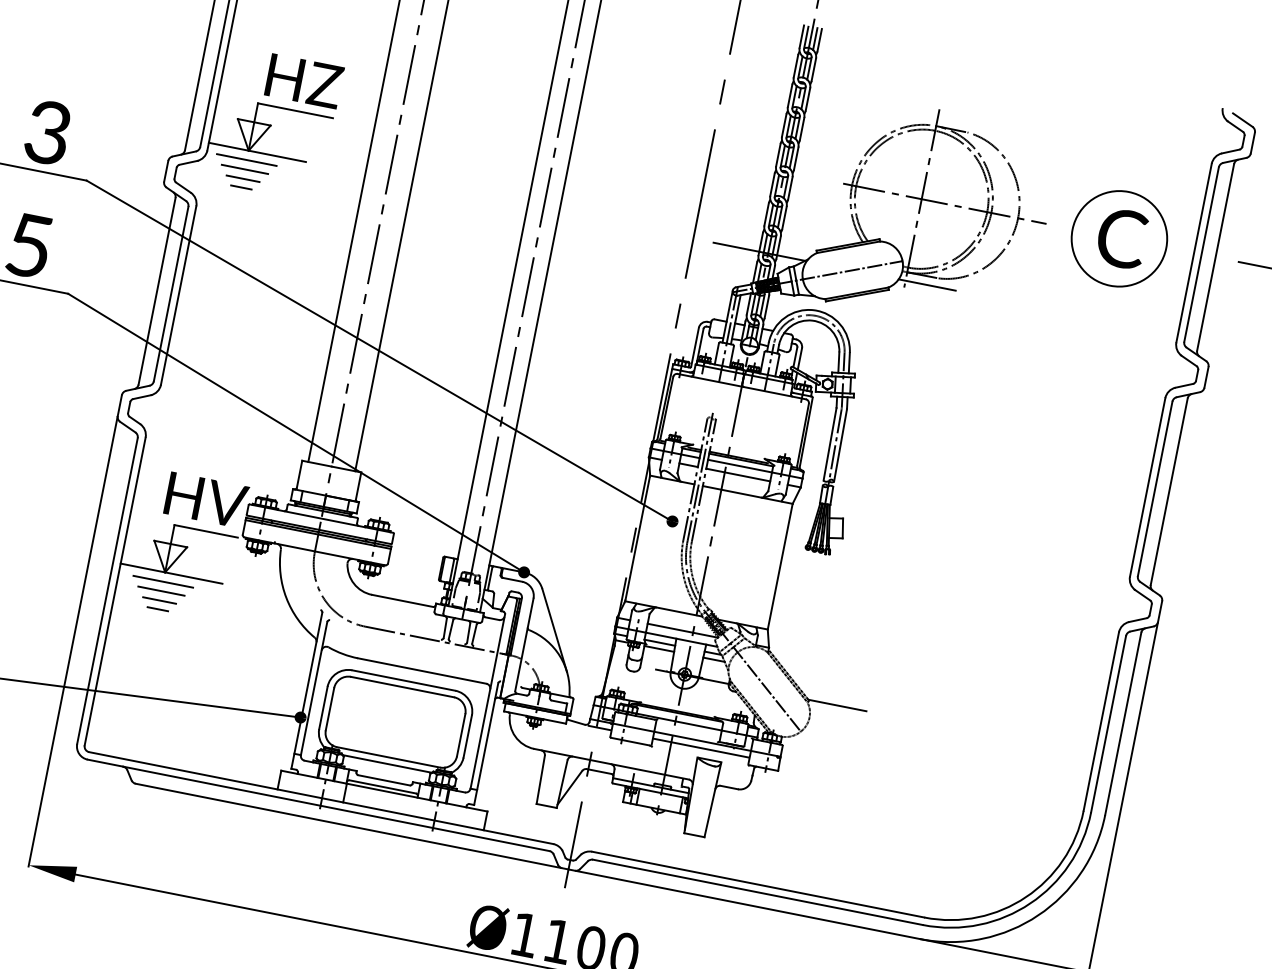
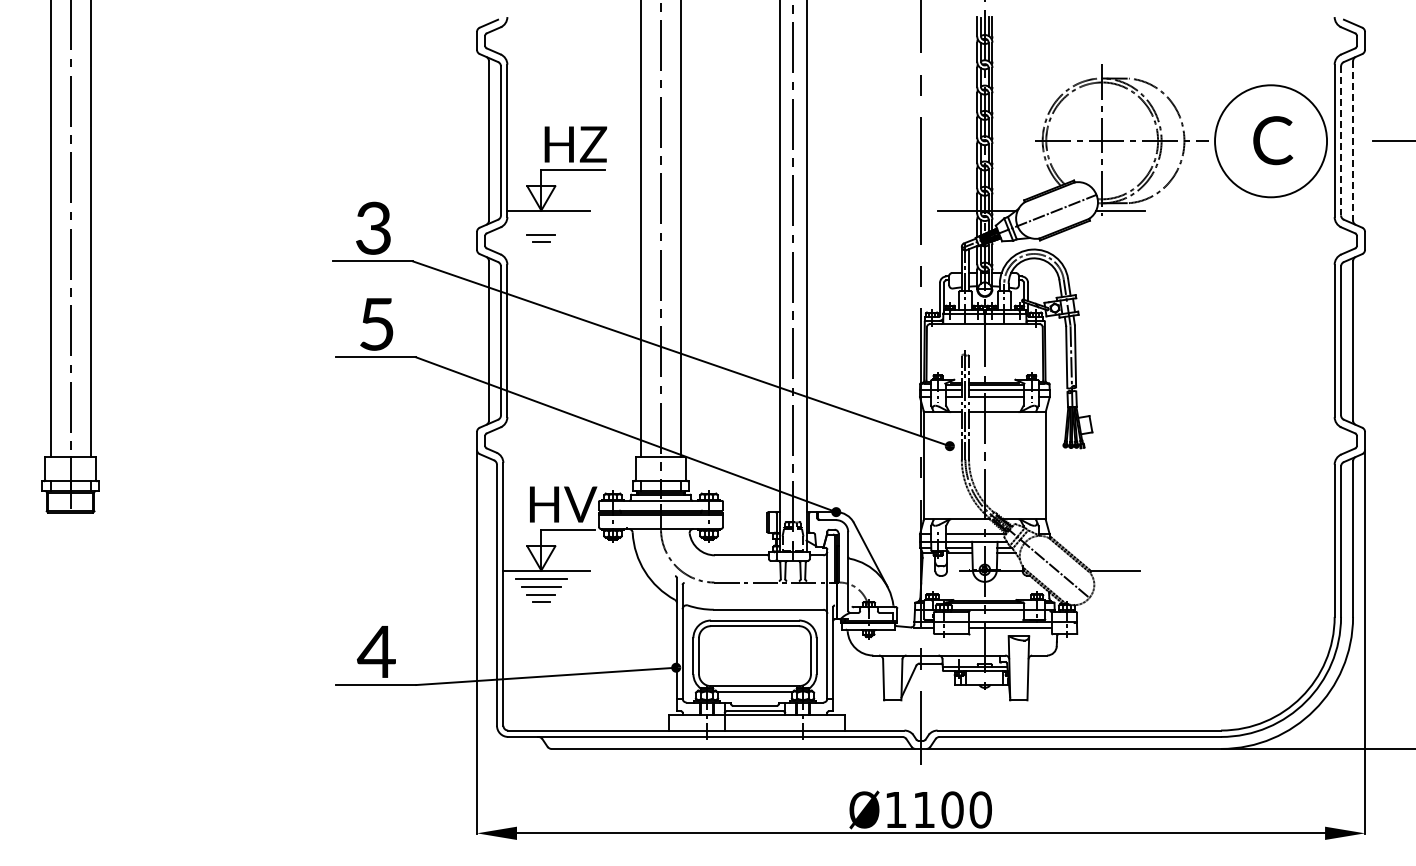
line: (245, 159) -> (540, 218), removed
line: (245, 169) -> (541, 226), removed
circle: (1119, 239) -> (1271, 141), size x1.4
line: (1201, 255) -> (1341, 141), solid -> dashed
line: (1216, 257) -> (1353, 140), solid -> dashed

